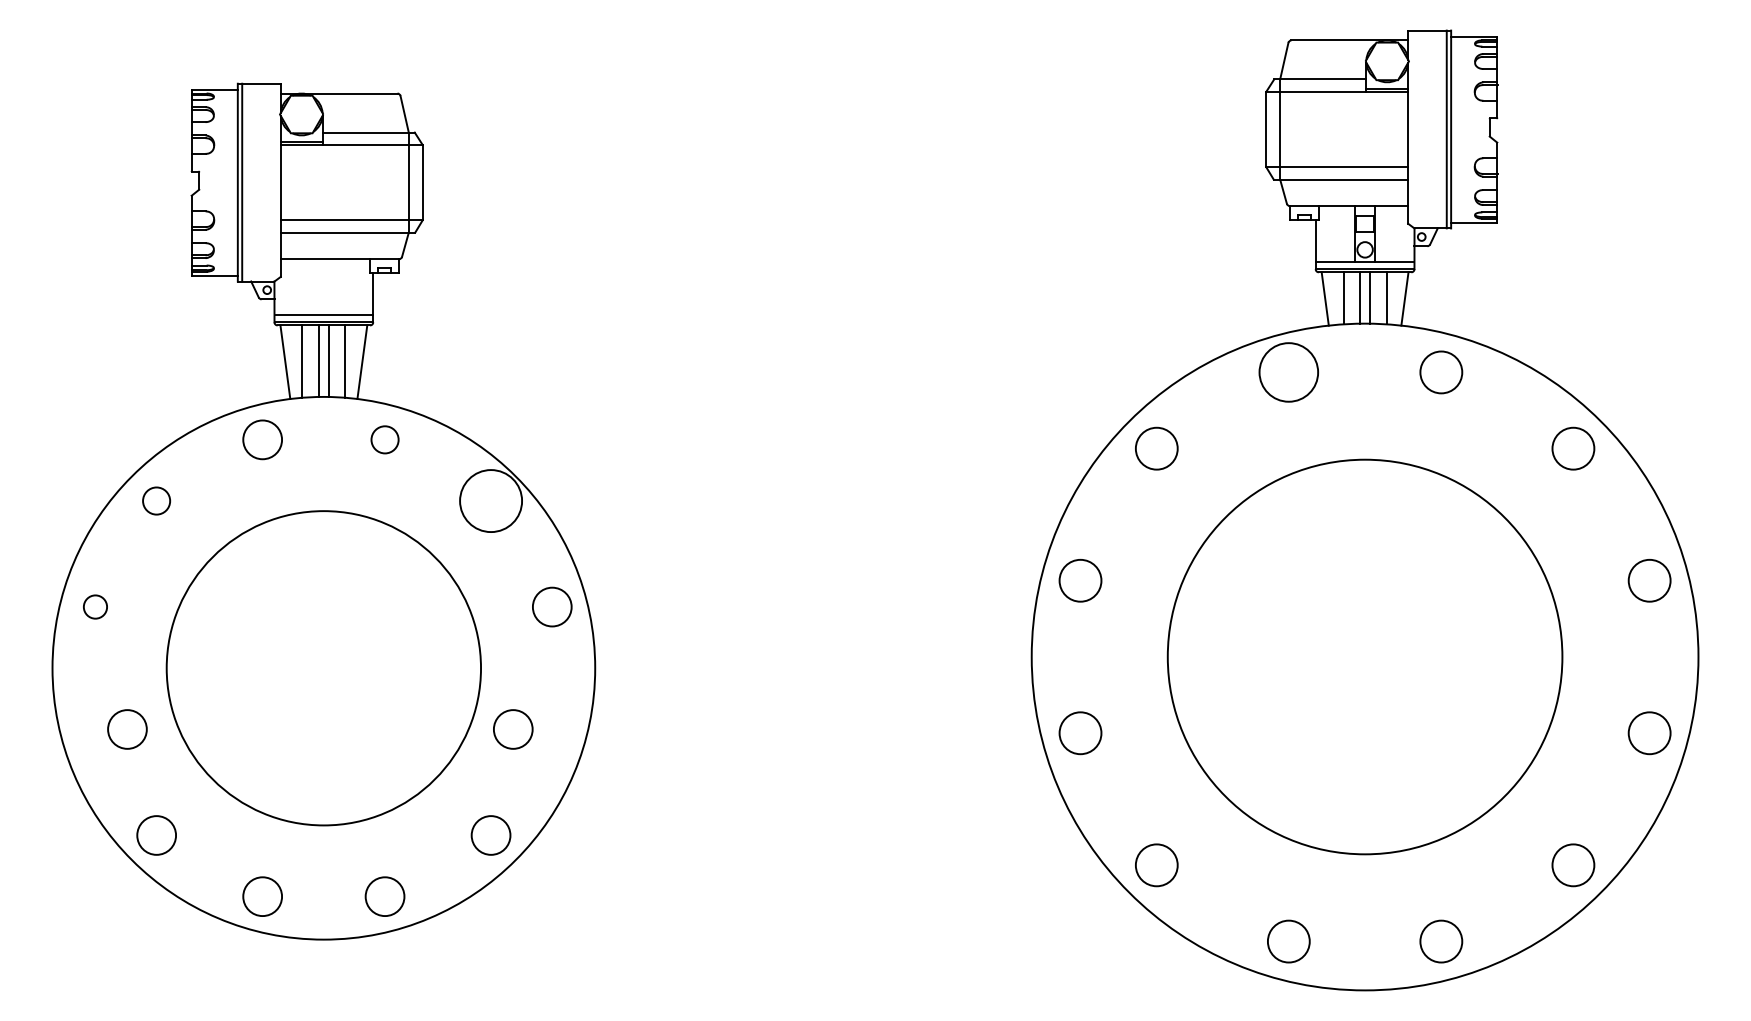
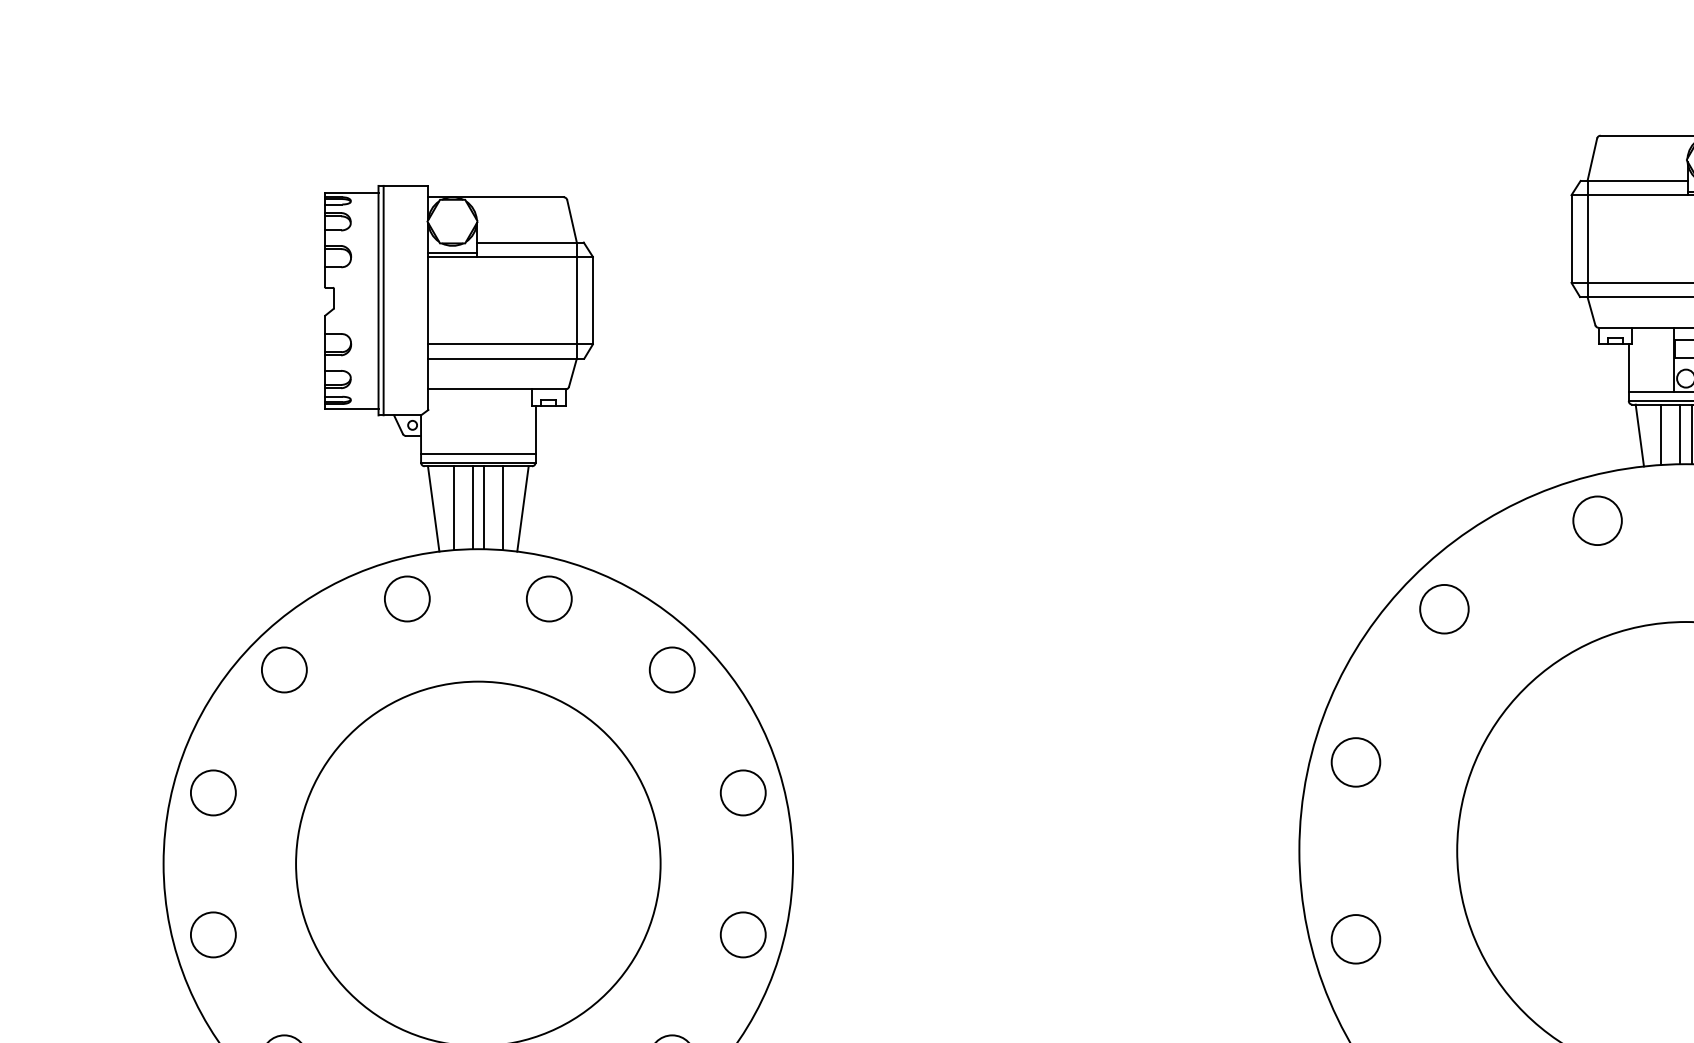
circle: (1288, 372) -> (1597, 520), size x0.71
circle: (384, 439) -> (548, 598), size x1.43
circle: (156, 500) -> (284, 669), size x1.43
circle: (490, 500) -> (671, 669), size x0.62
circle: (95, 606) -> (213, 792), size x1.67
circle: (127, 729) -> (213, 934), moved
circle: (513, 729) -> (743, 934), moved

